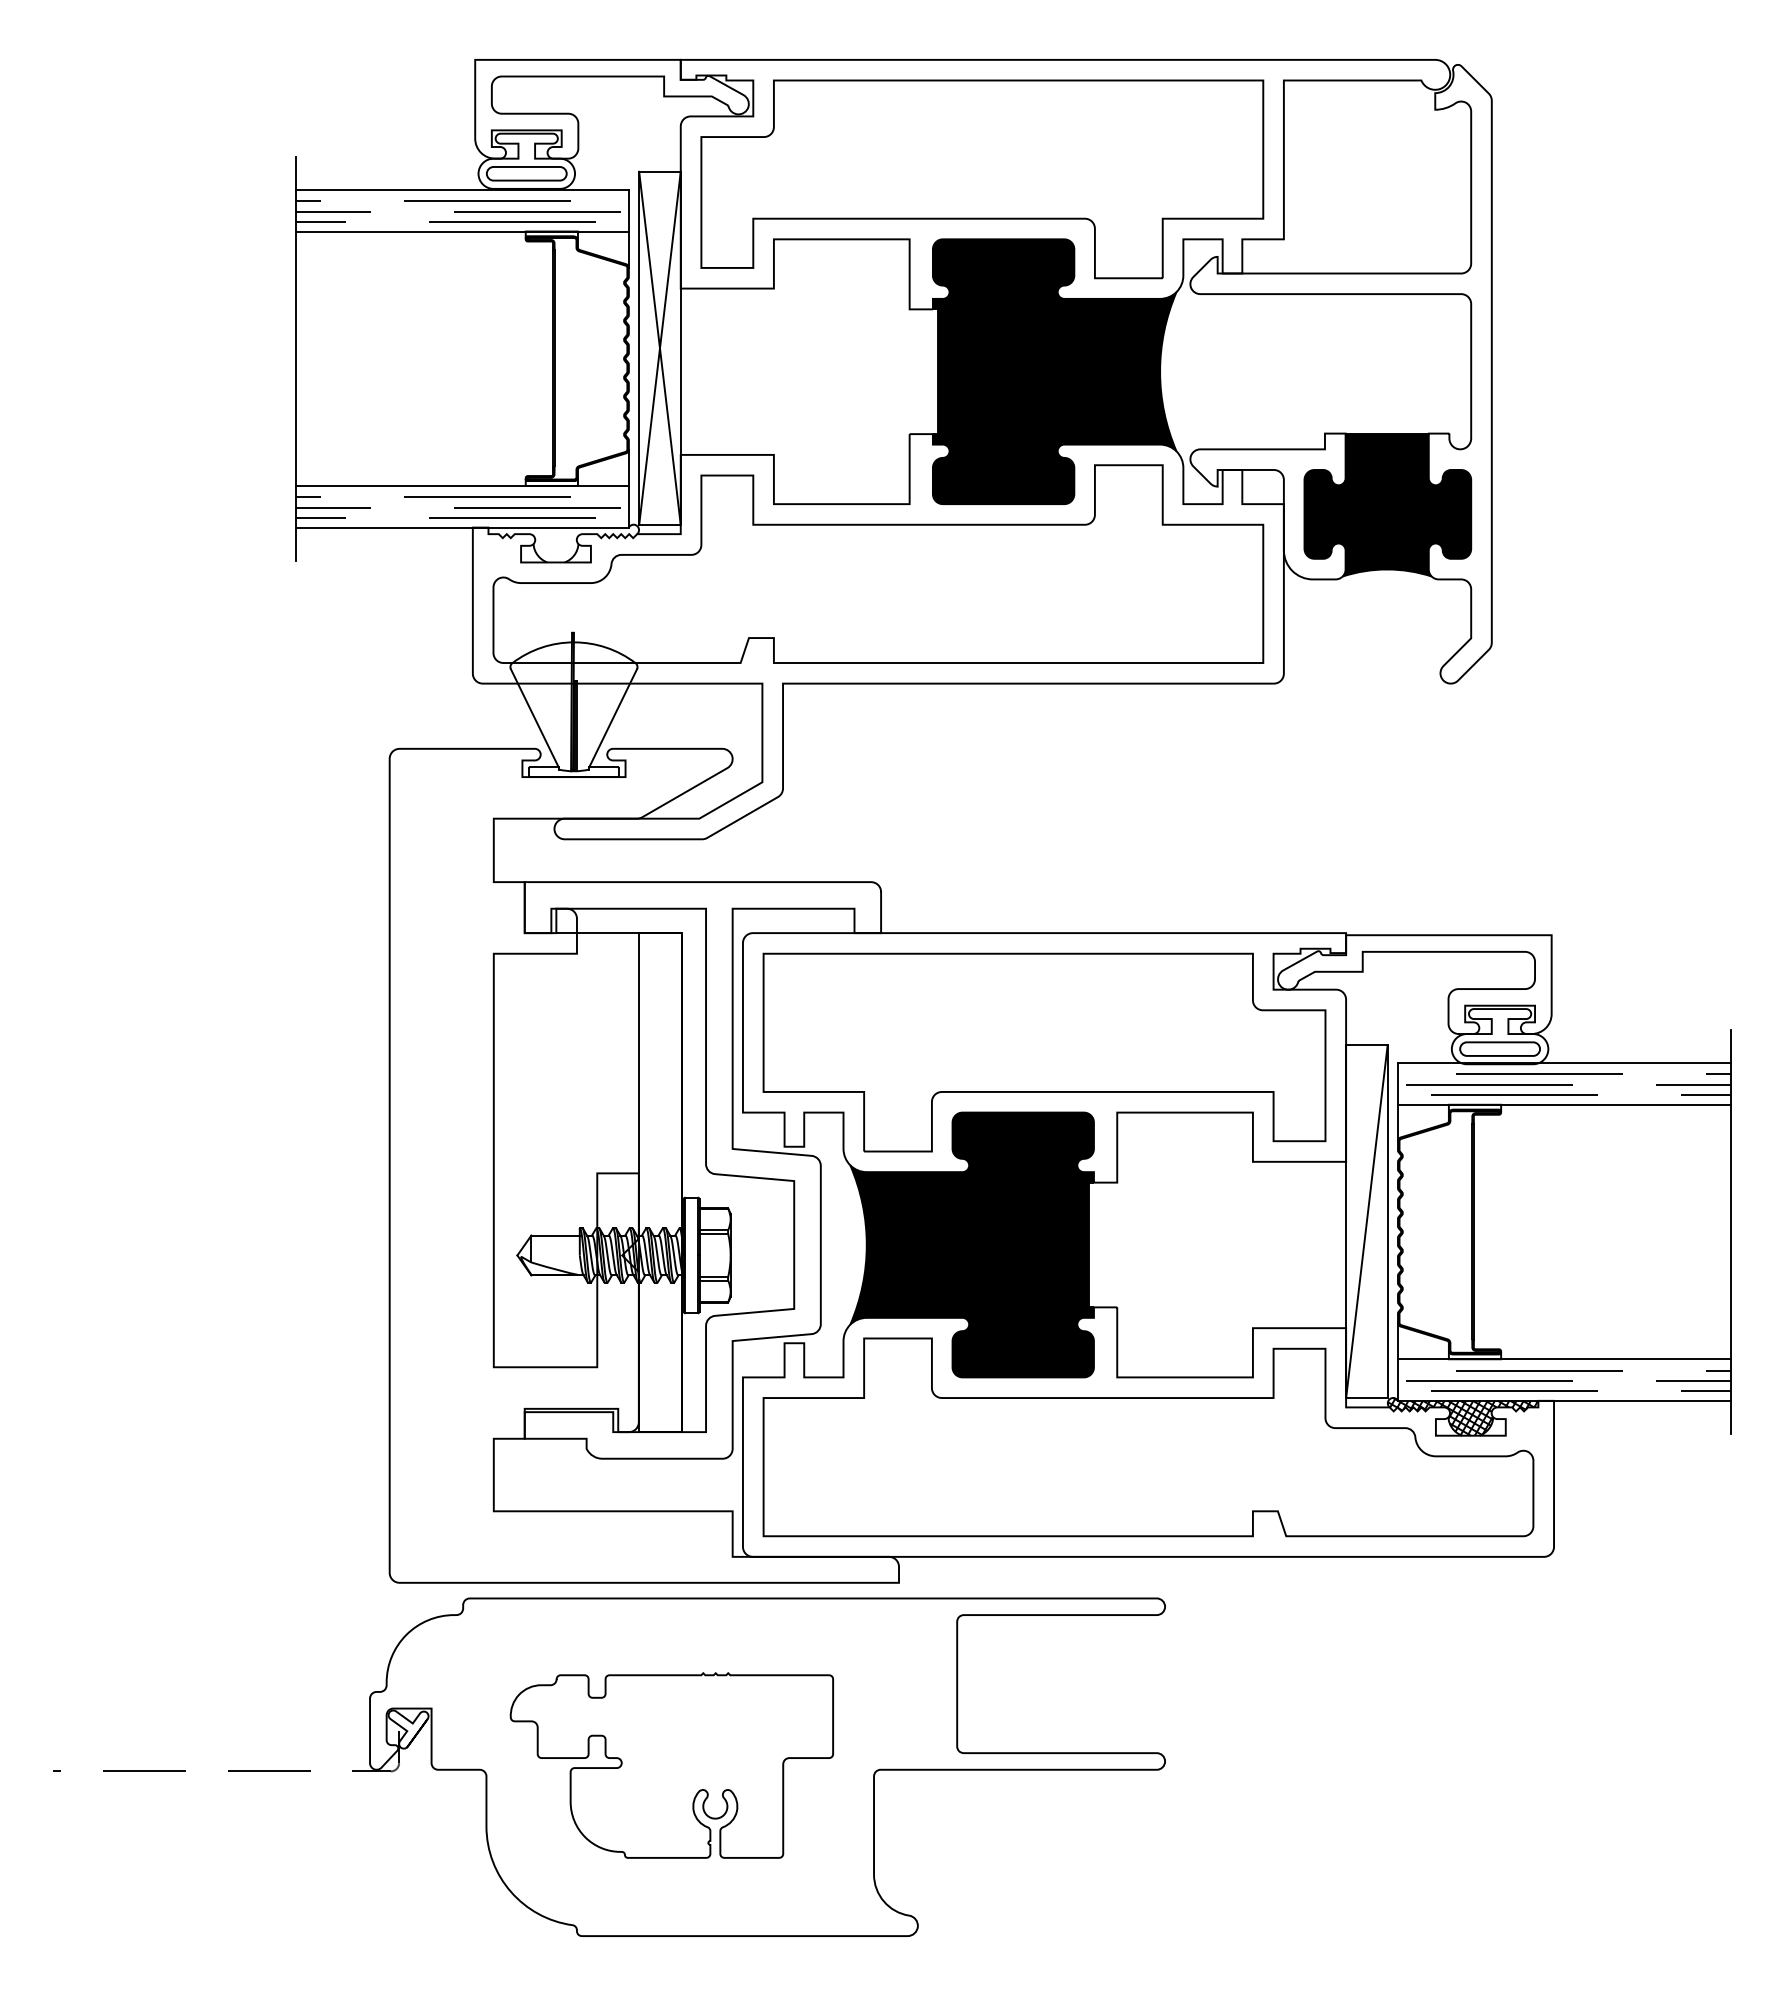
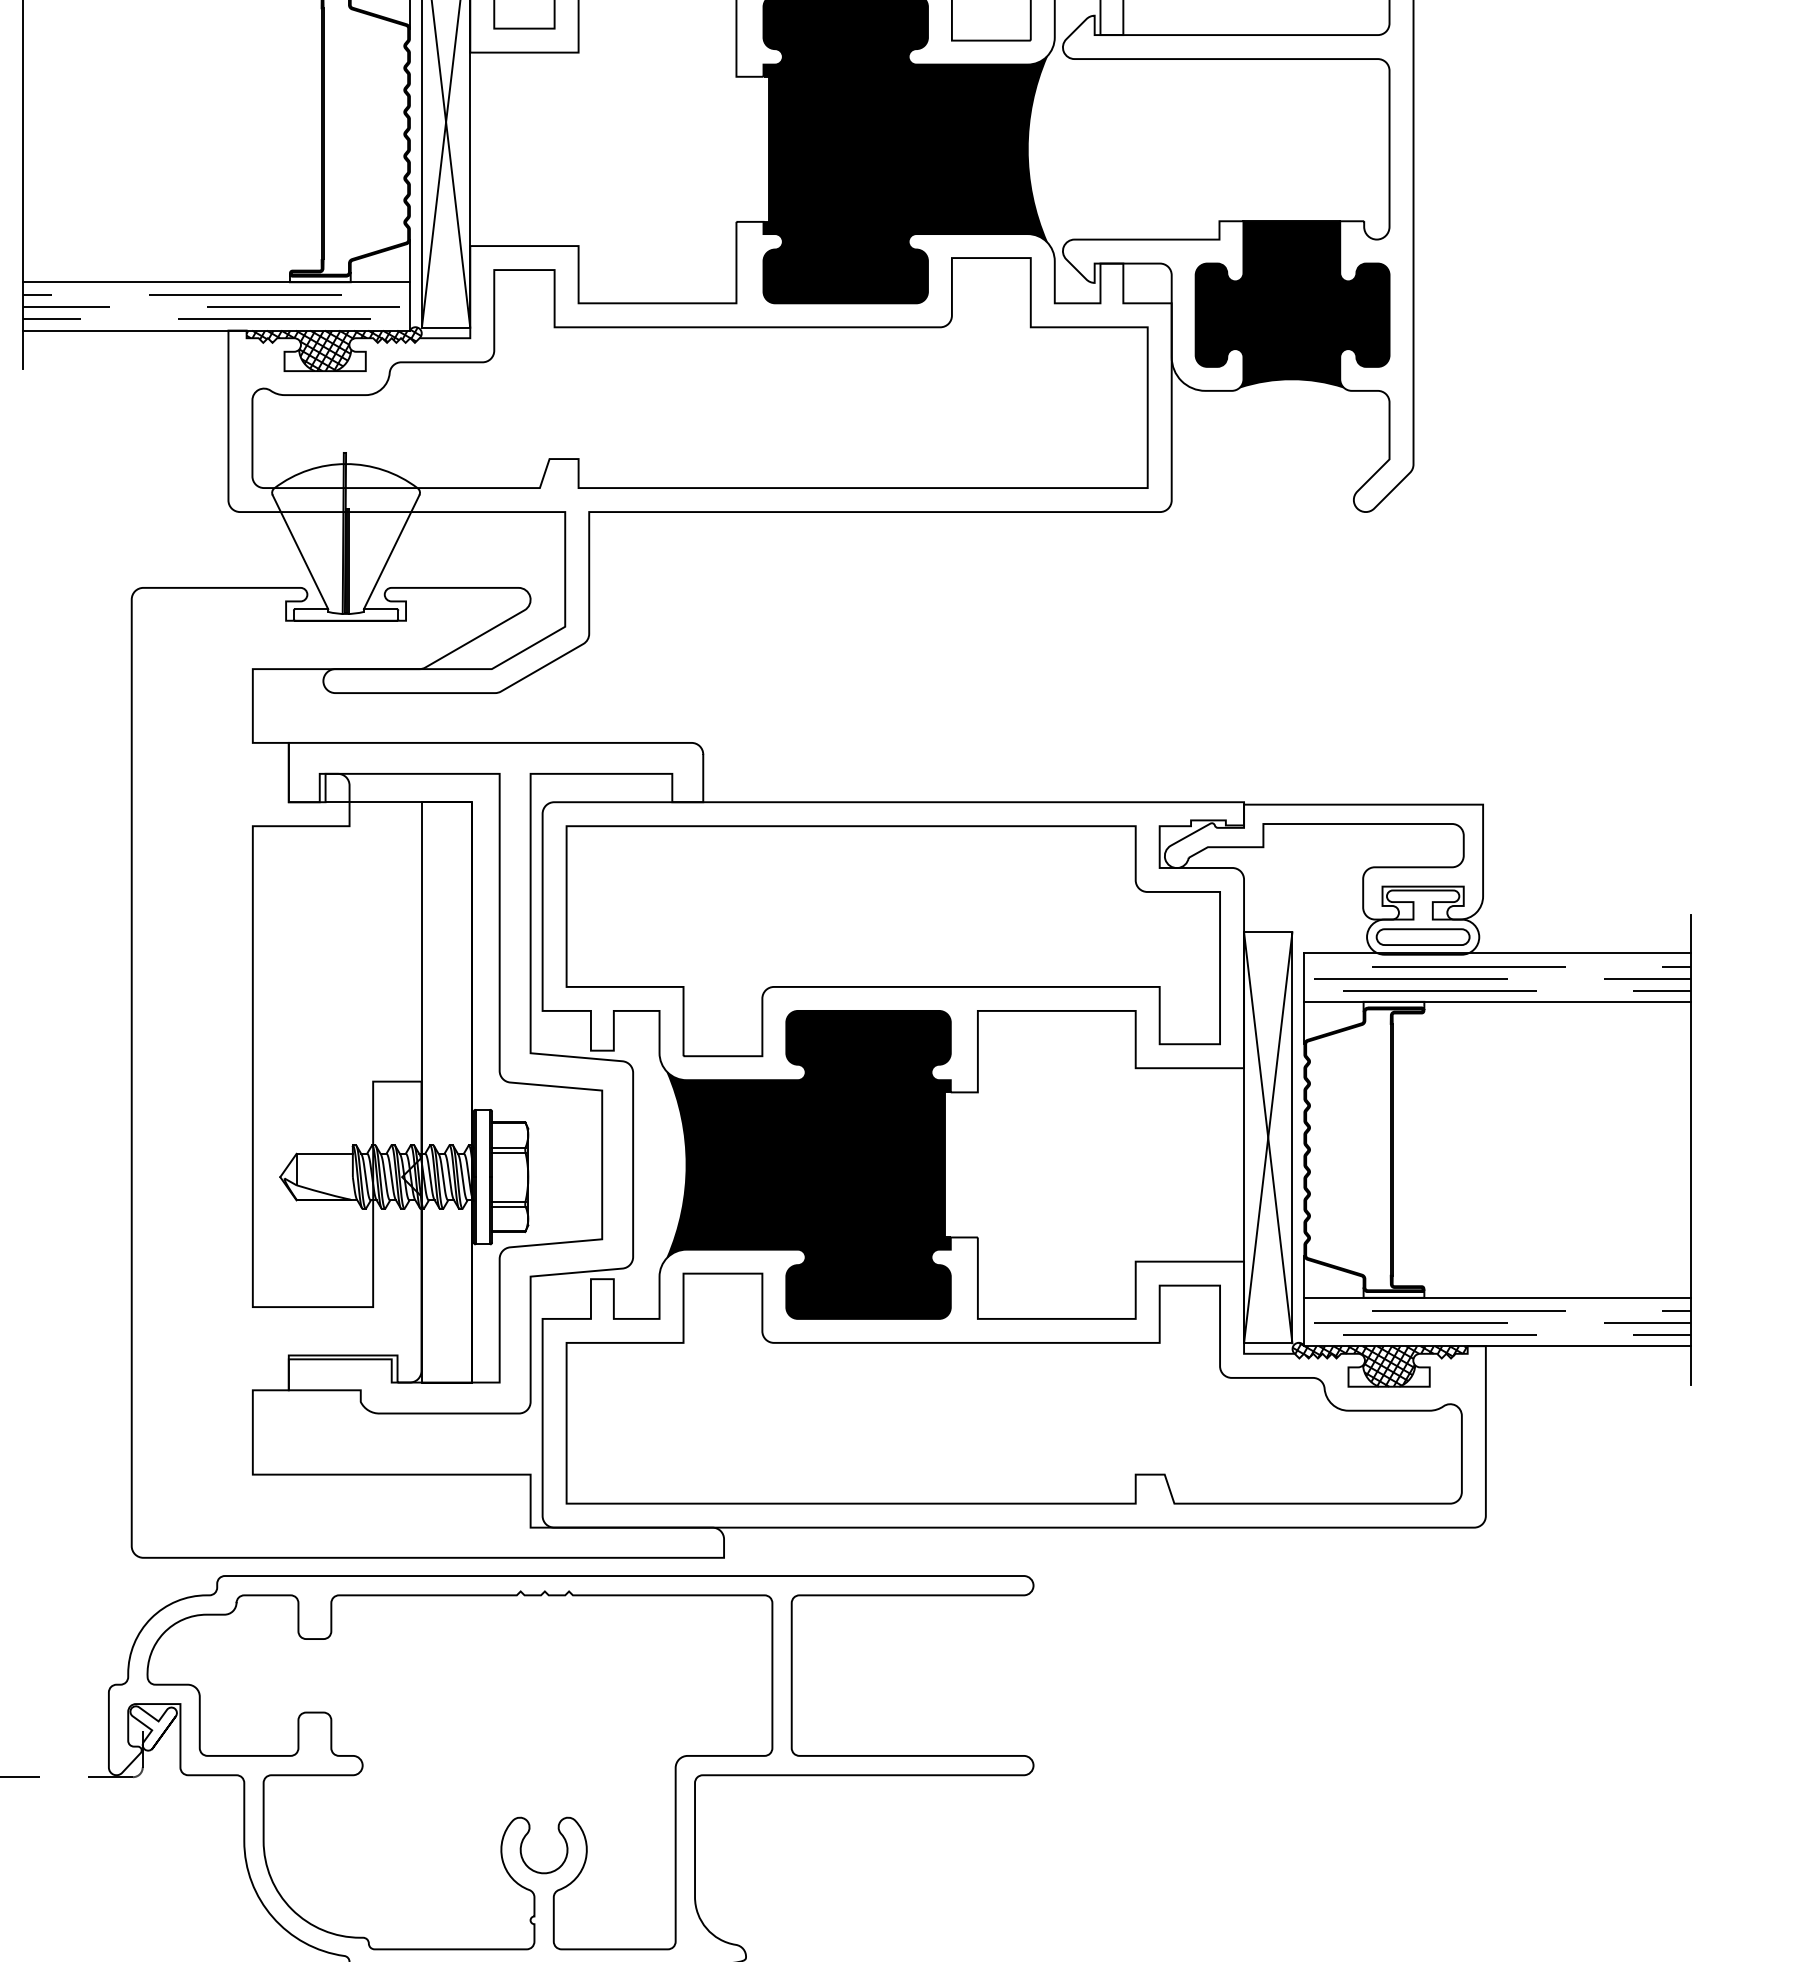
hatch: (563, 543) -> (333, 349), added
line: (1366, 1221) -> (1267, 1137), added
part: (671, 1765) -> (459, 1770), size x1.67

